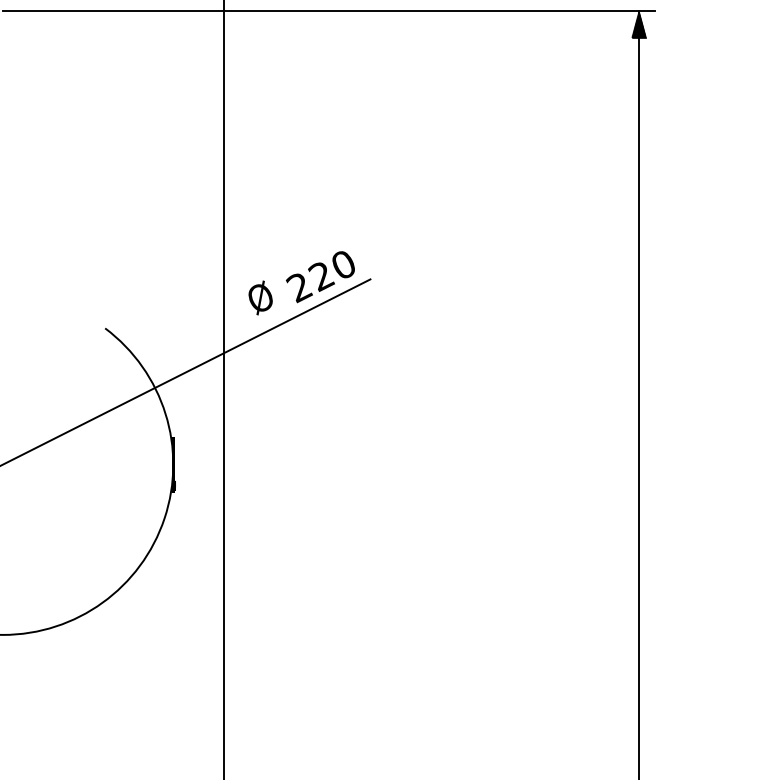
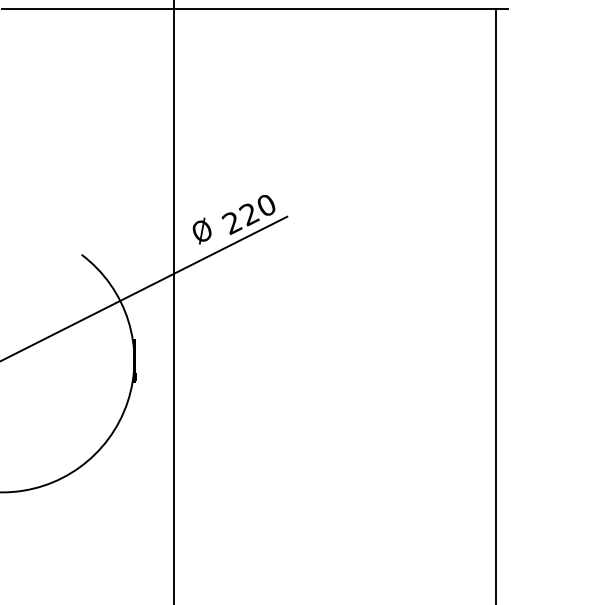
hatch: (638, 25) -> (495, 19), removed

